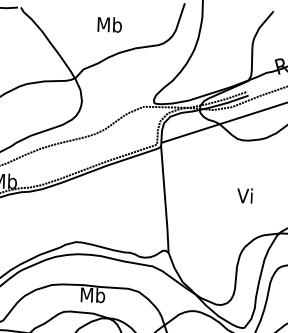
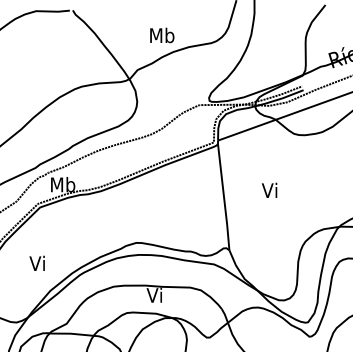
text: (110, 24) -> (162, 35), moved
text: (244, 194) -> (269, 189), moved
text: (93, 294) -> (155, 294), Mb -> Vi

